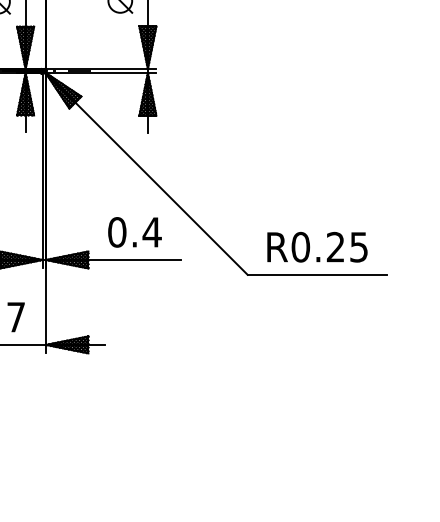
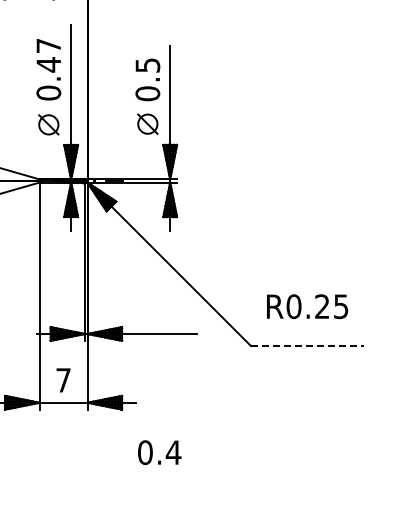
text: (134, 232) -> (159, 452), moved
text: (317, 247) -> (307, 306), moved
line: (317, 275) -> (307, 346), solid -> dashed

